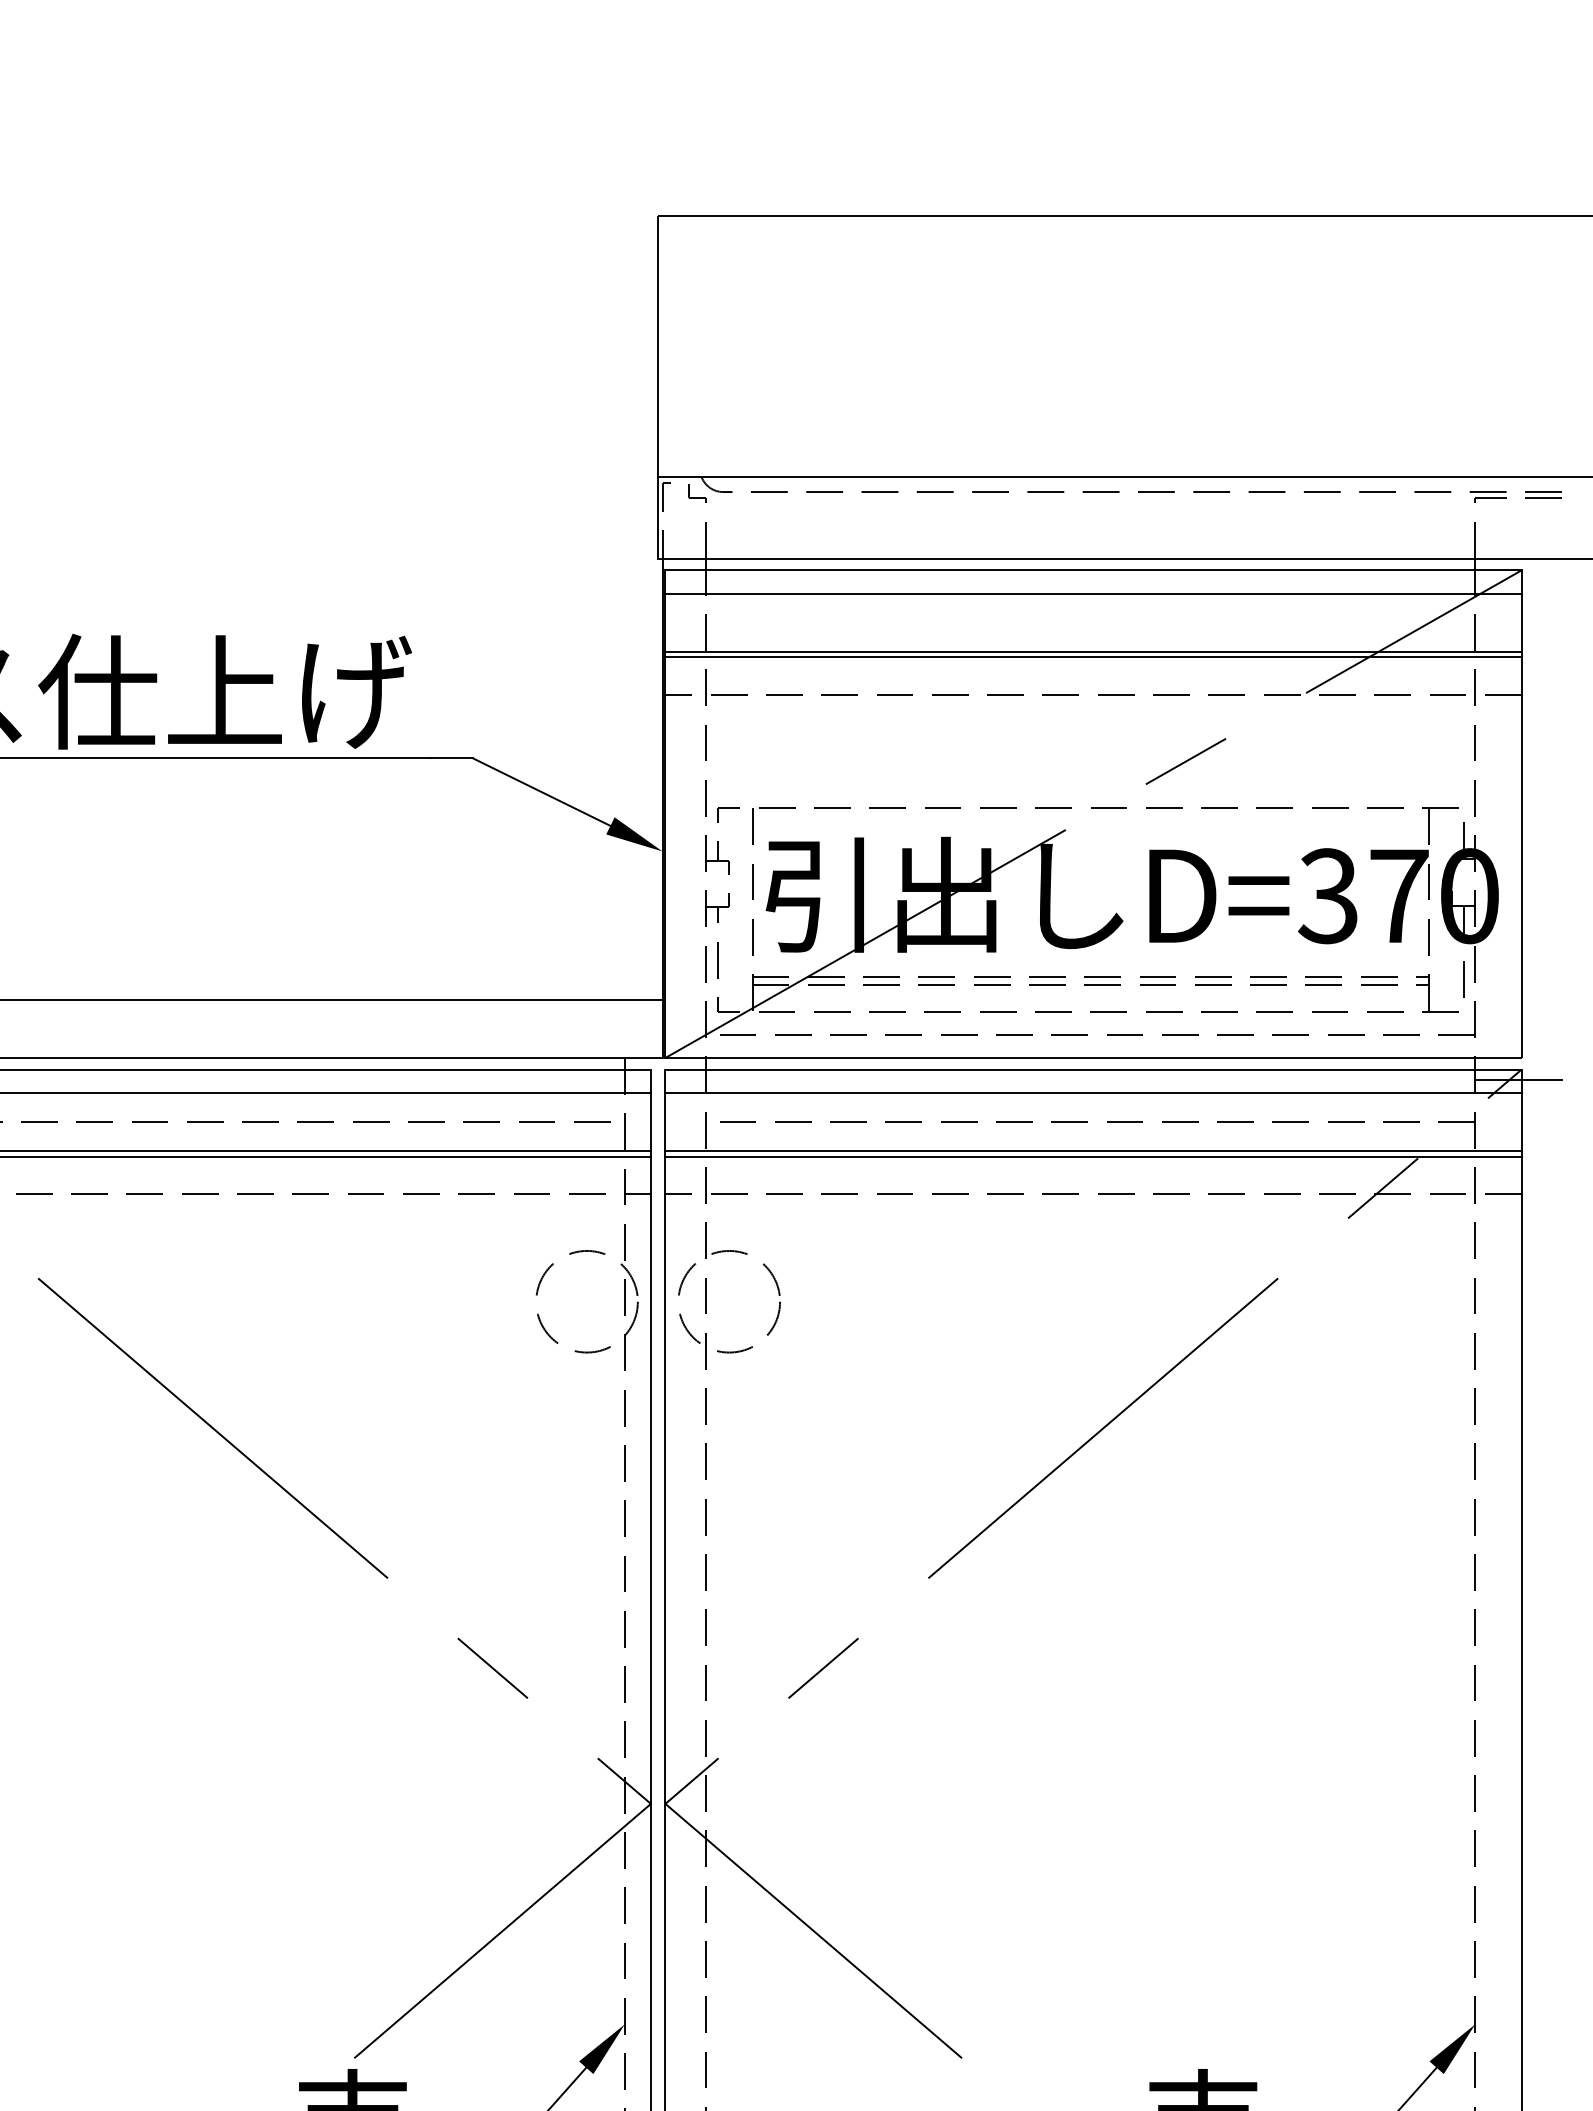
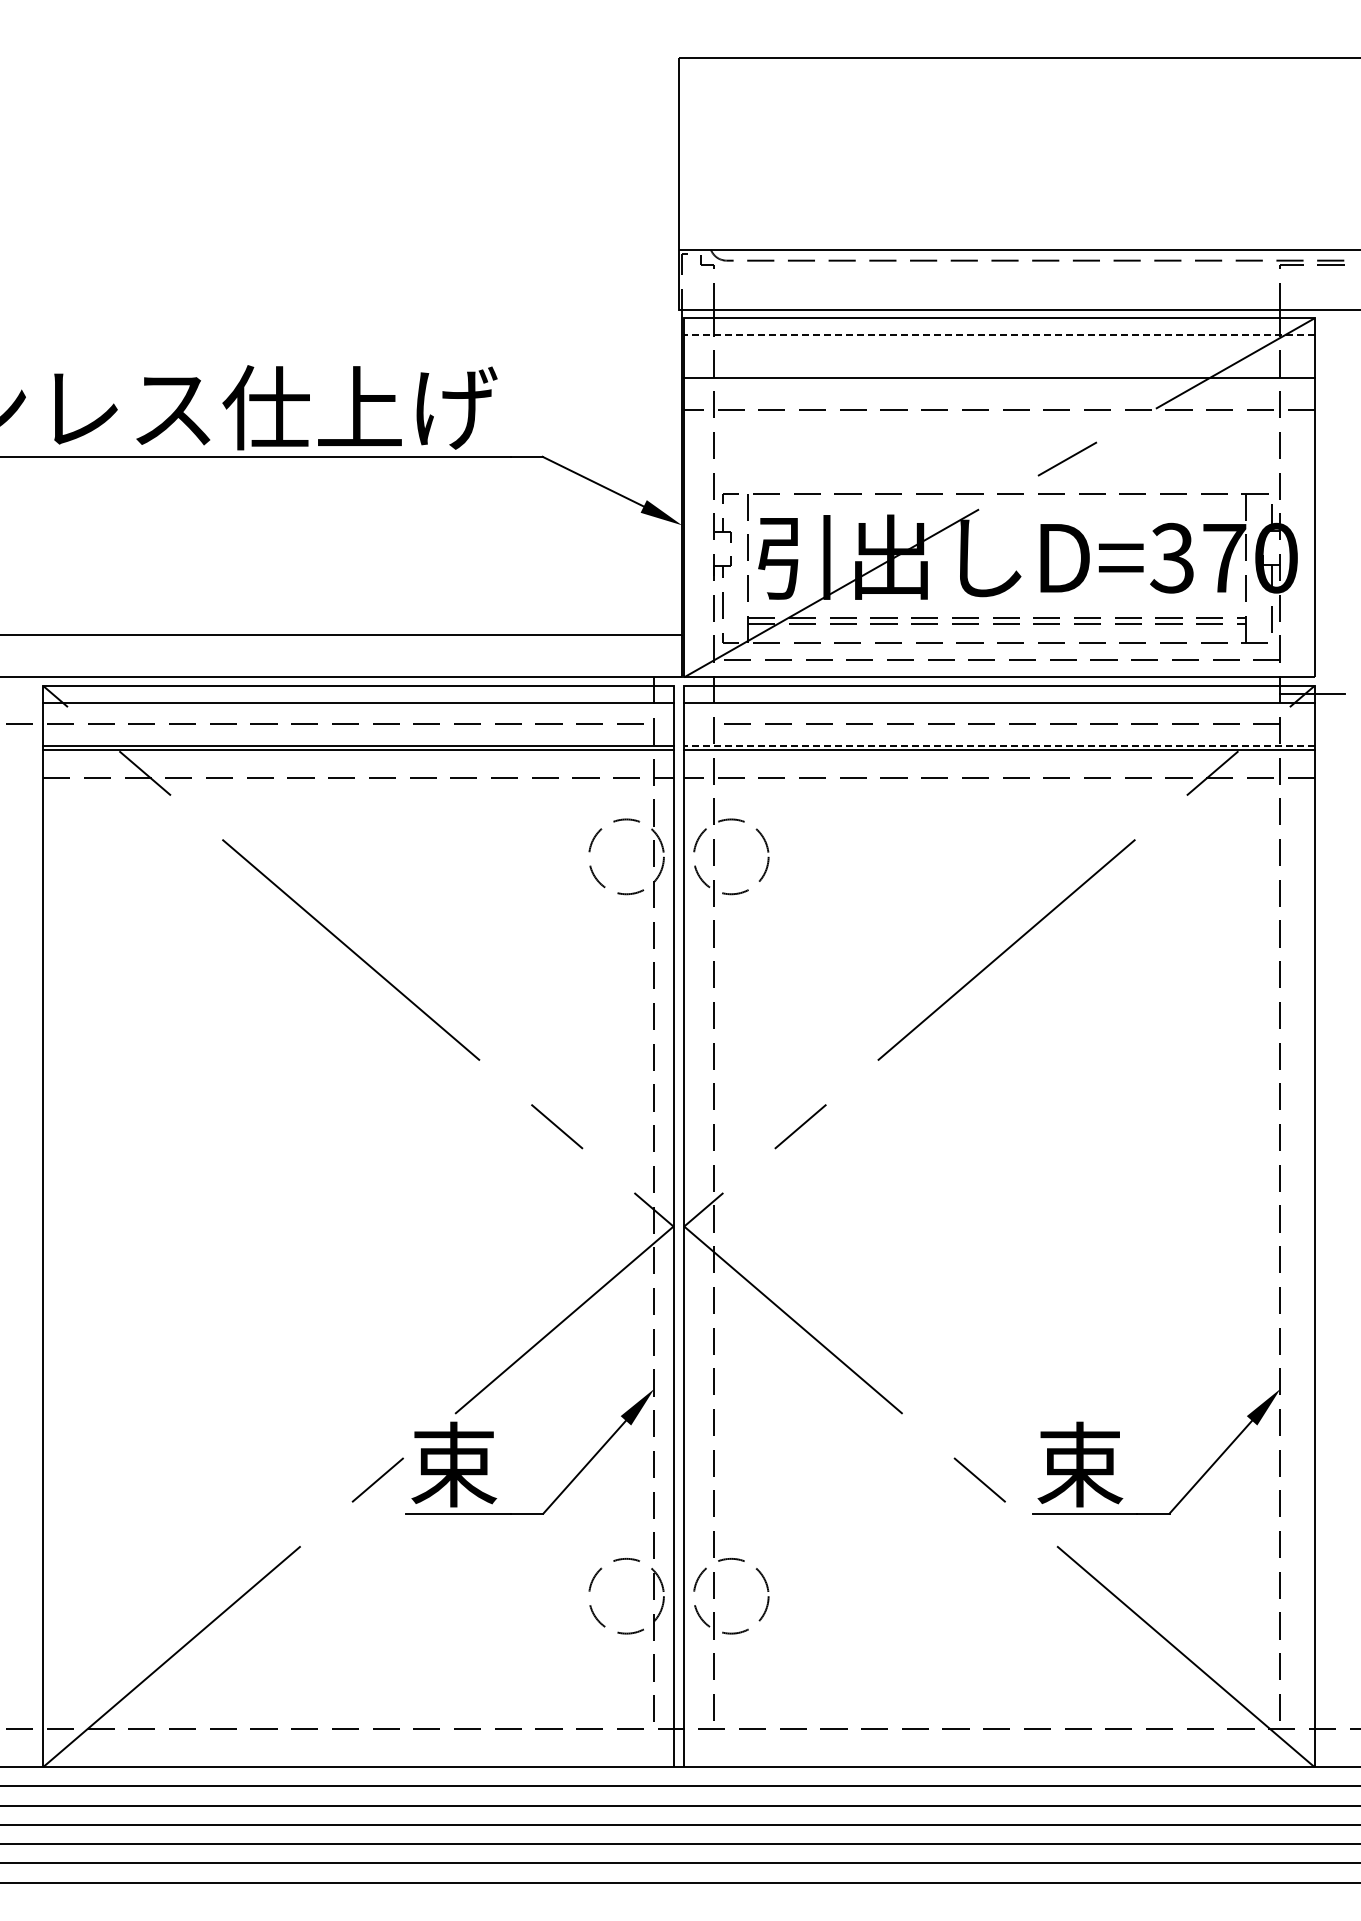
line: (1092, 593) -> (998, 335), solid -> dashed
line: (1093, 657) -> (999, 382), removed
line: (1092, 1150) -> (998, 745), solid -> dashed

